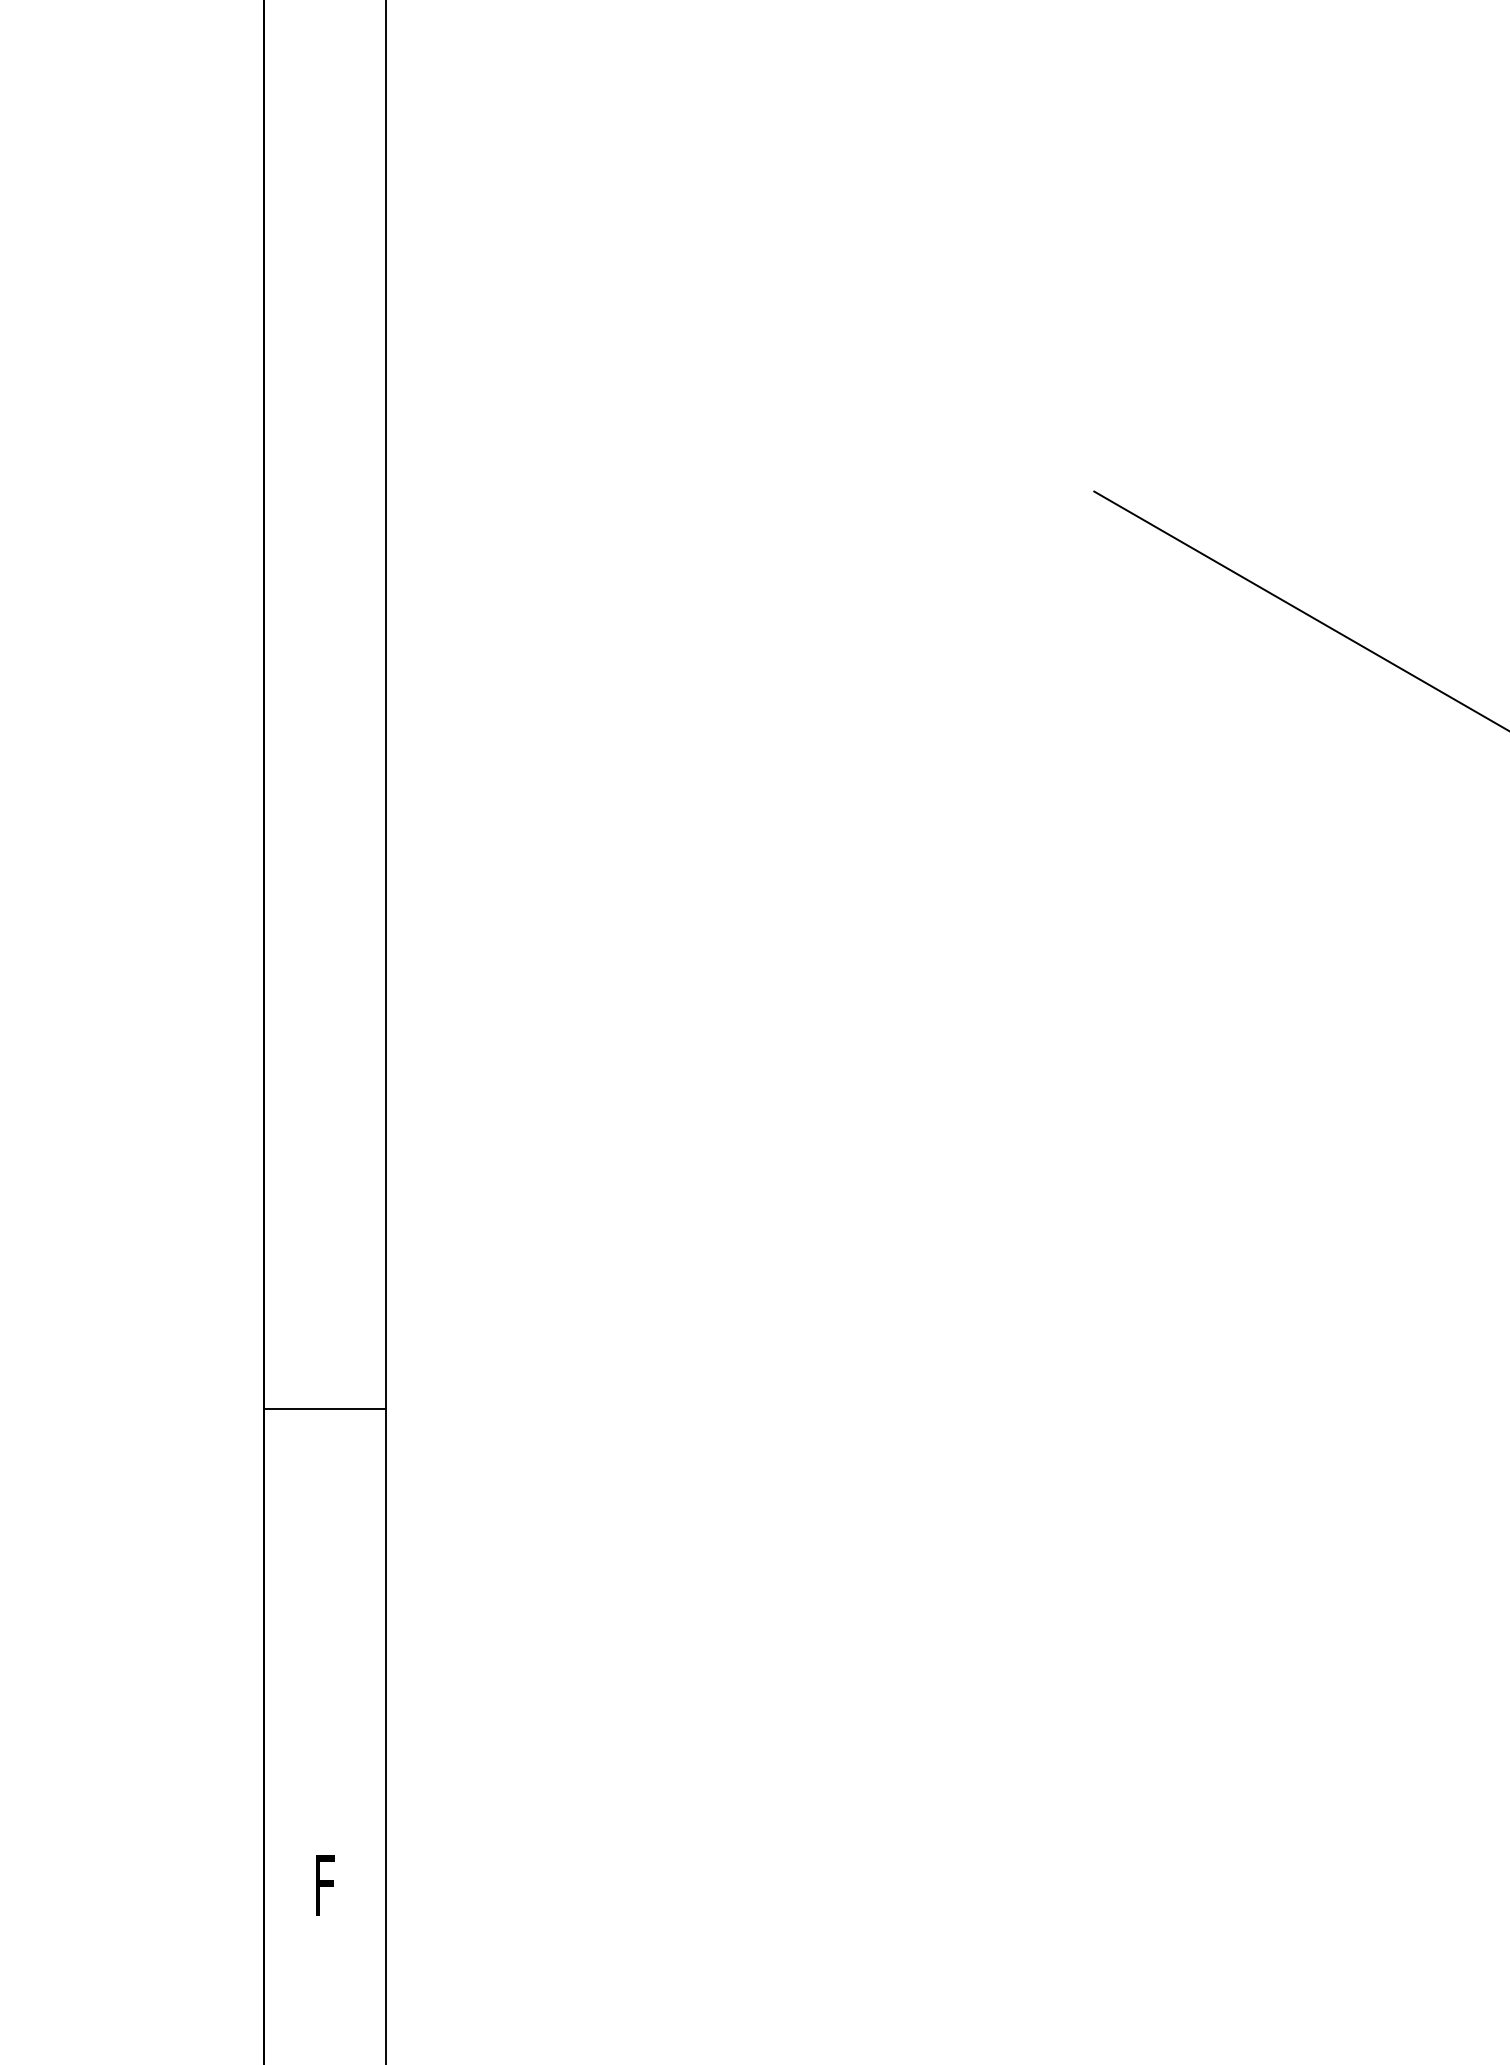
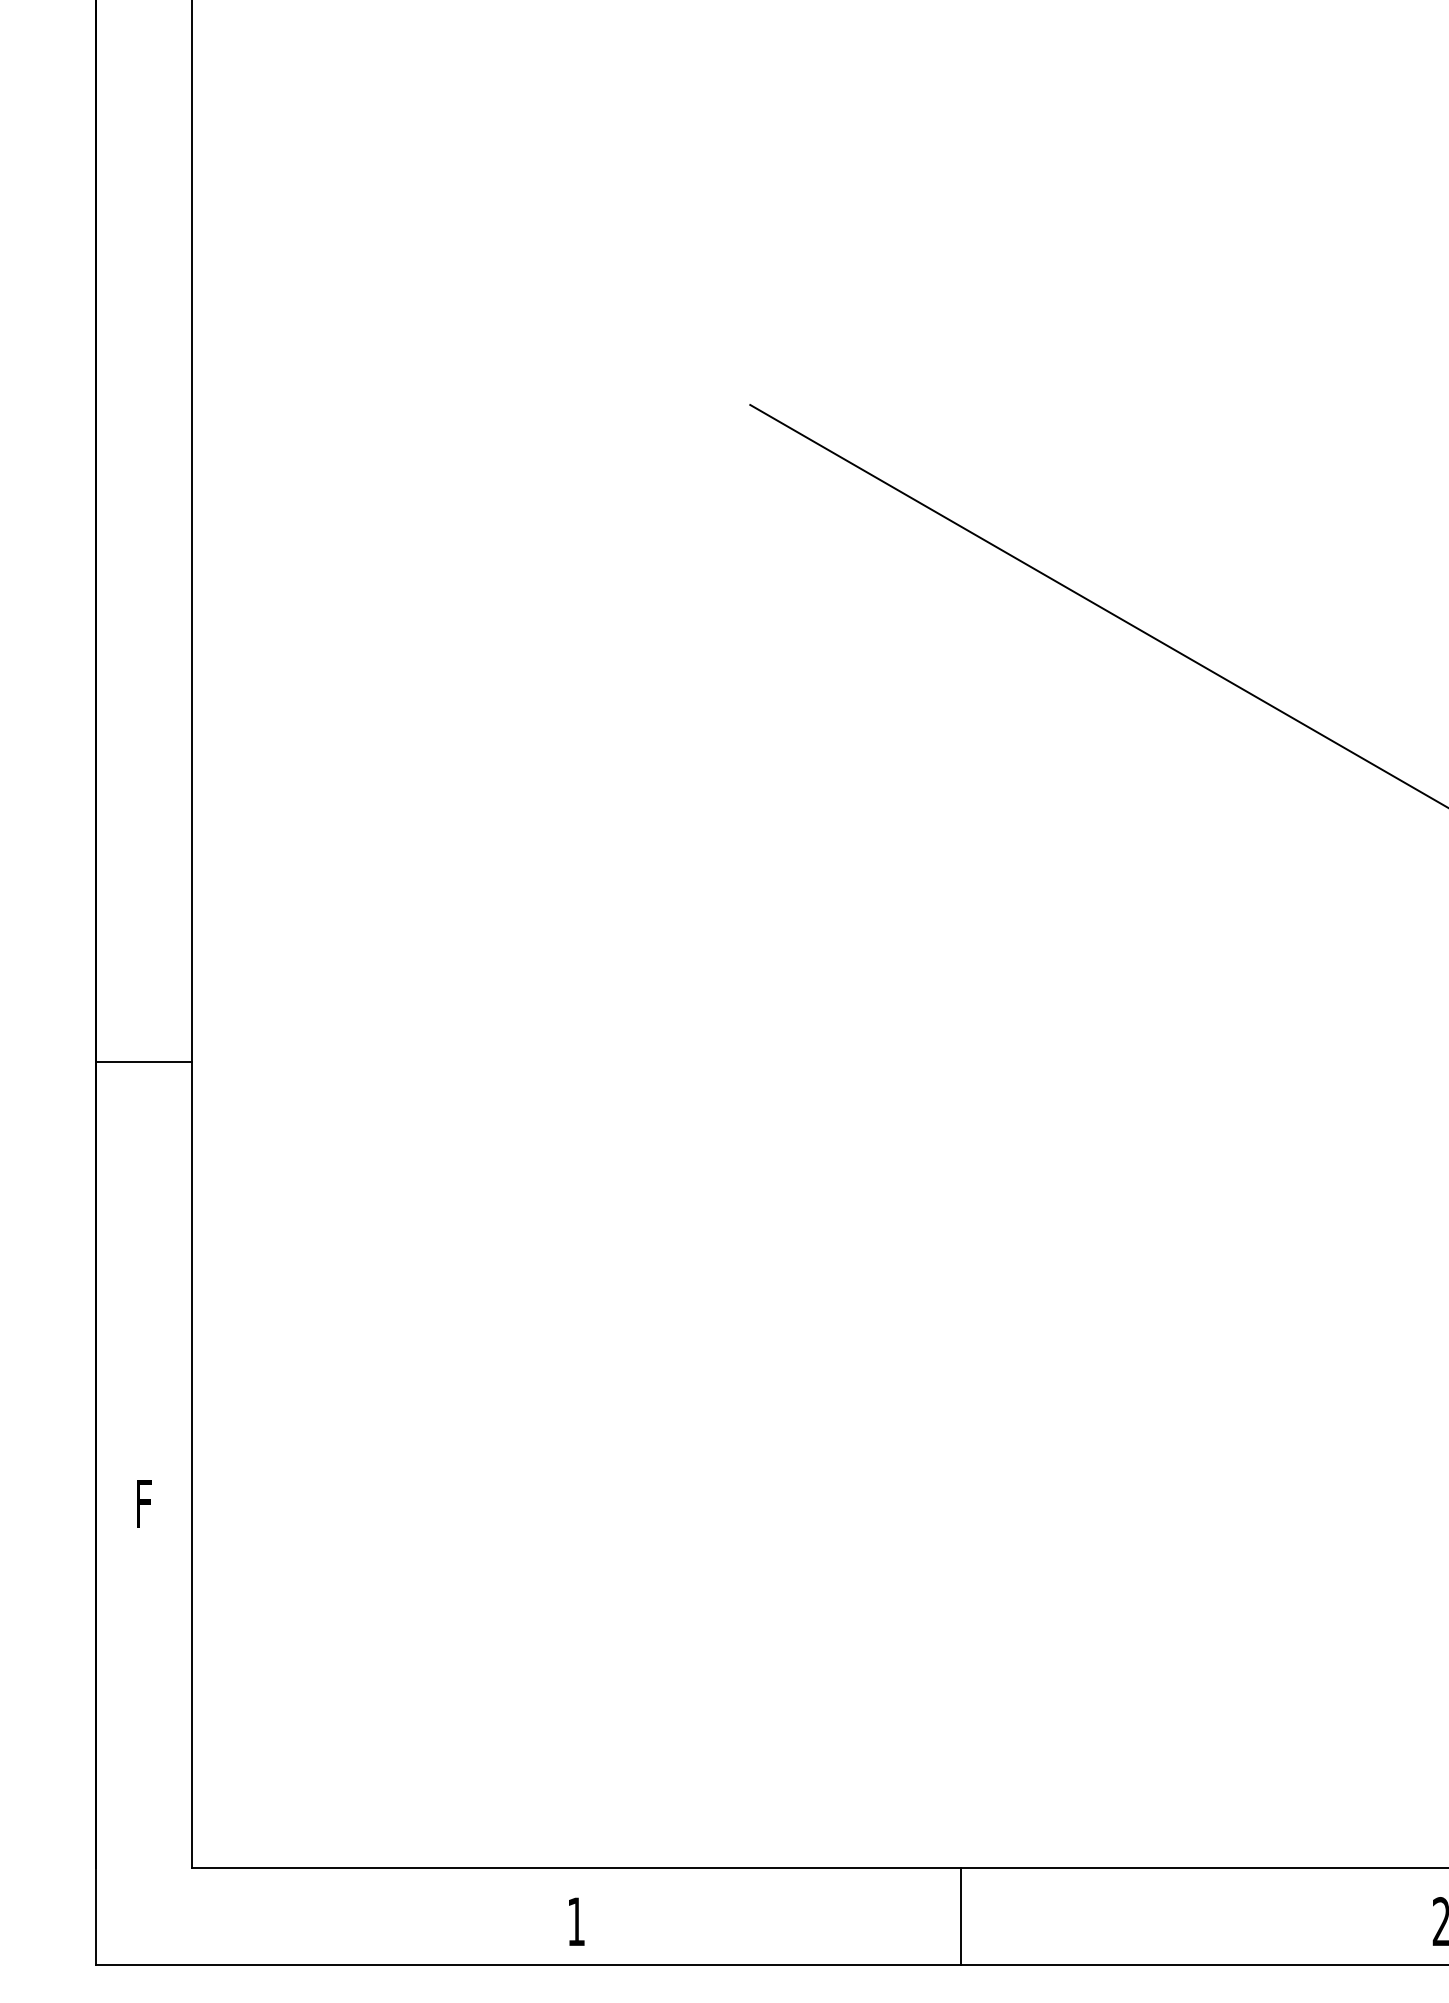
line: (325, 1409) -> (144, 1062), moved

